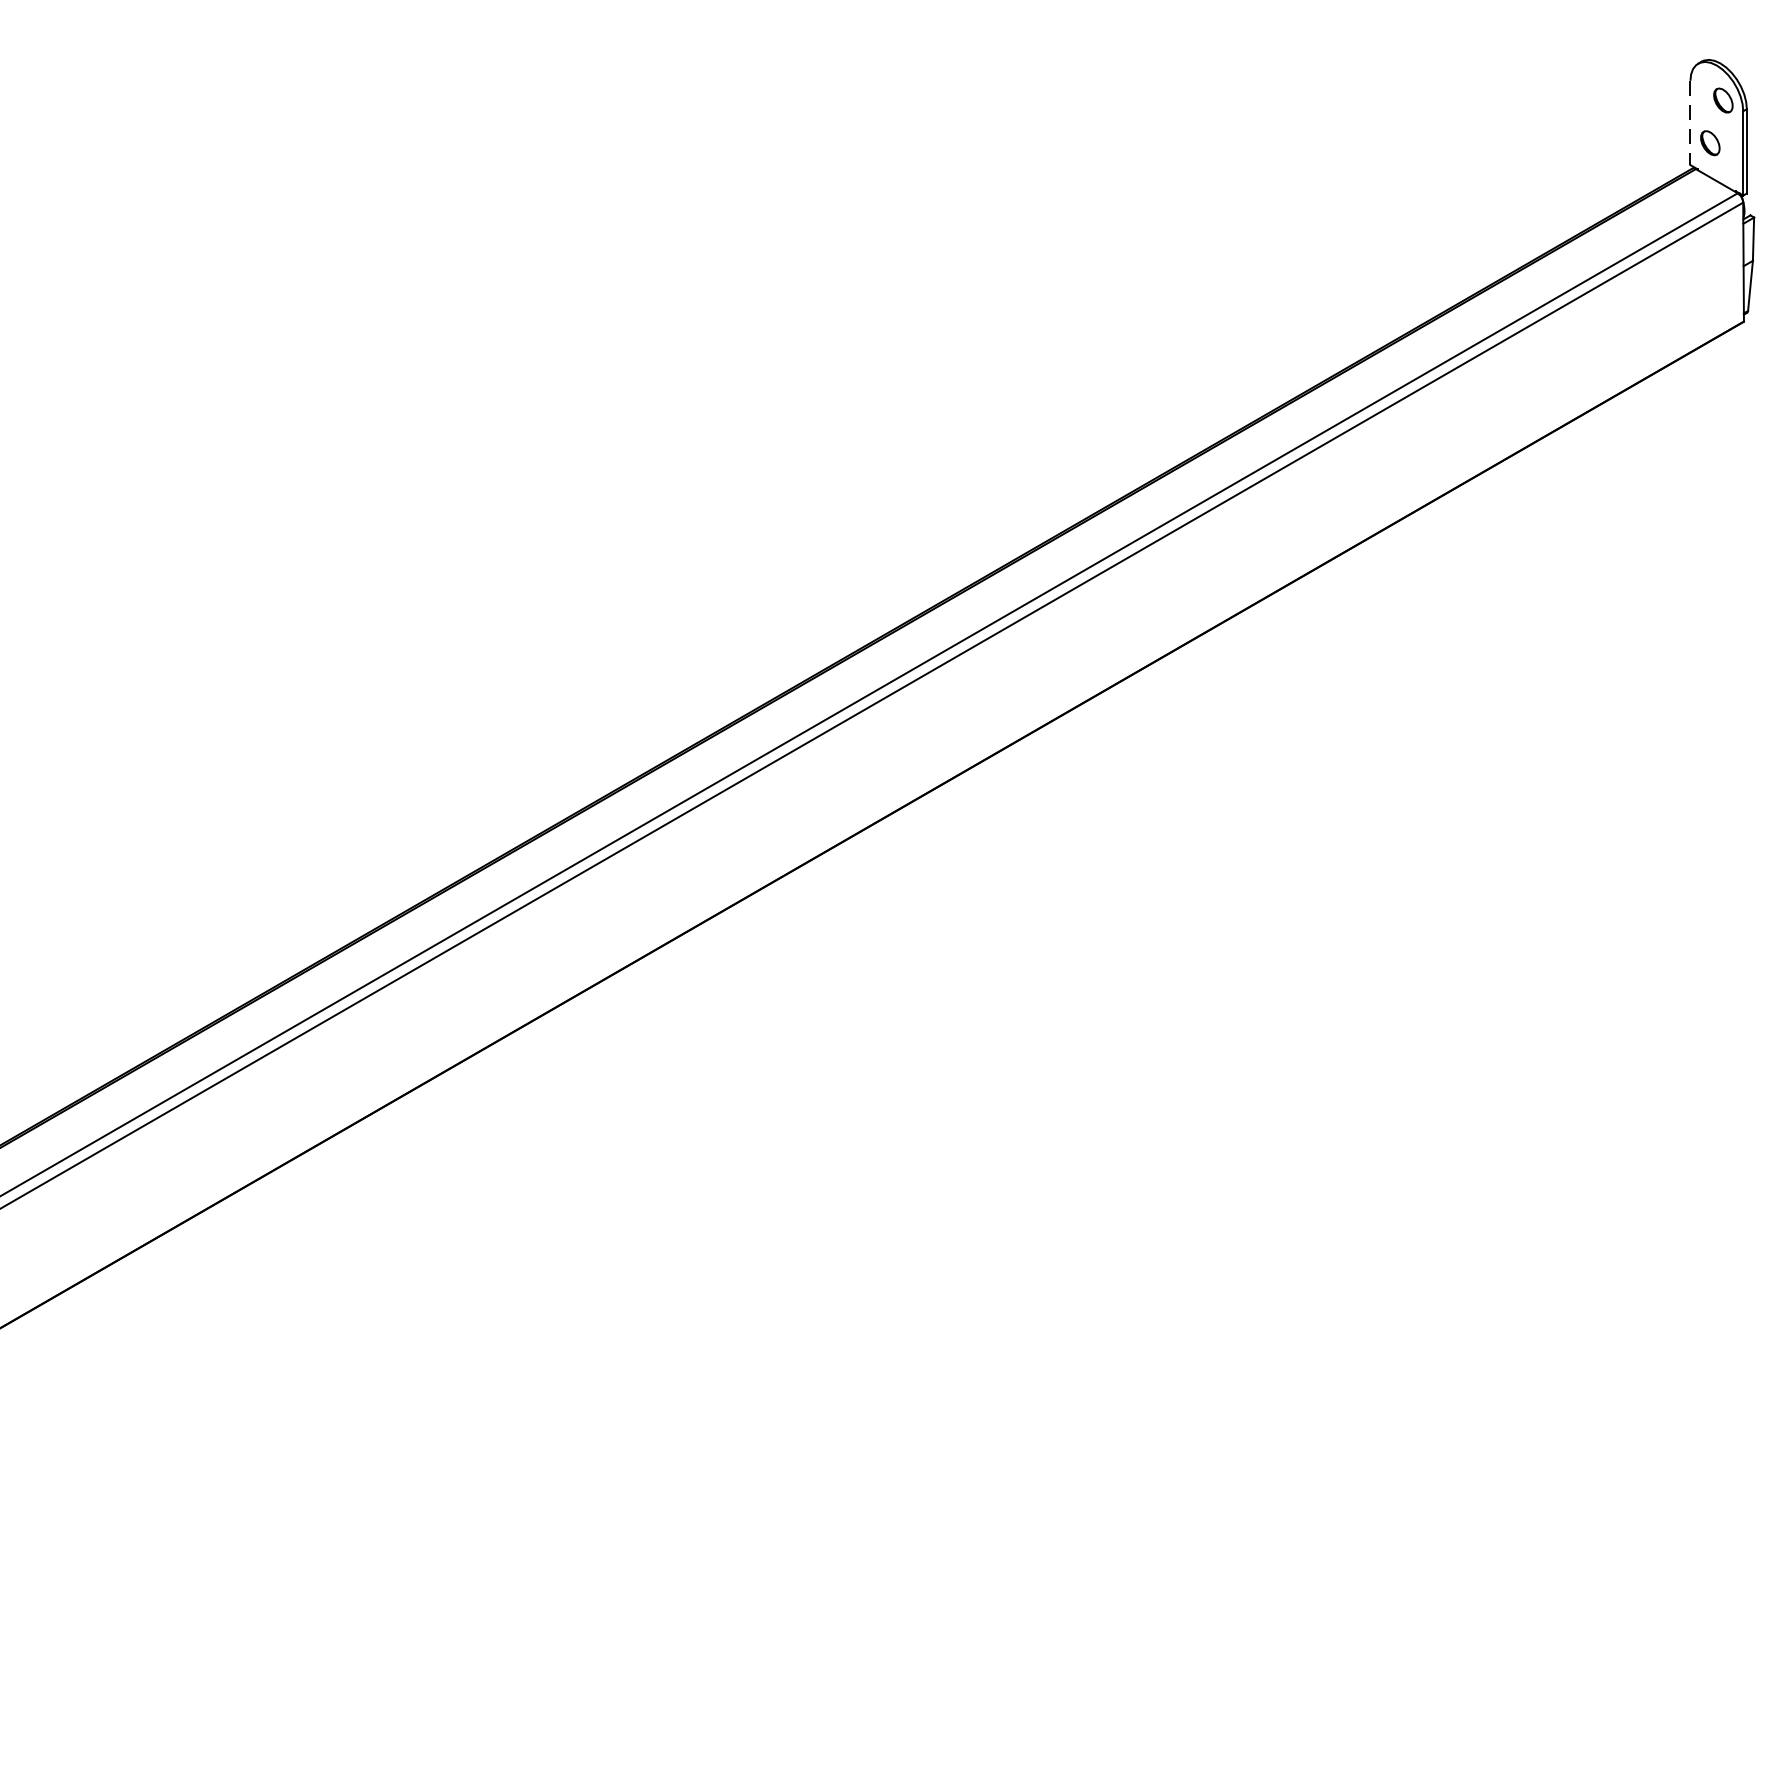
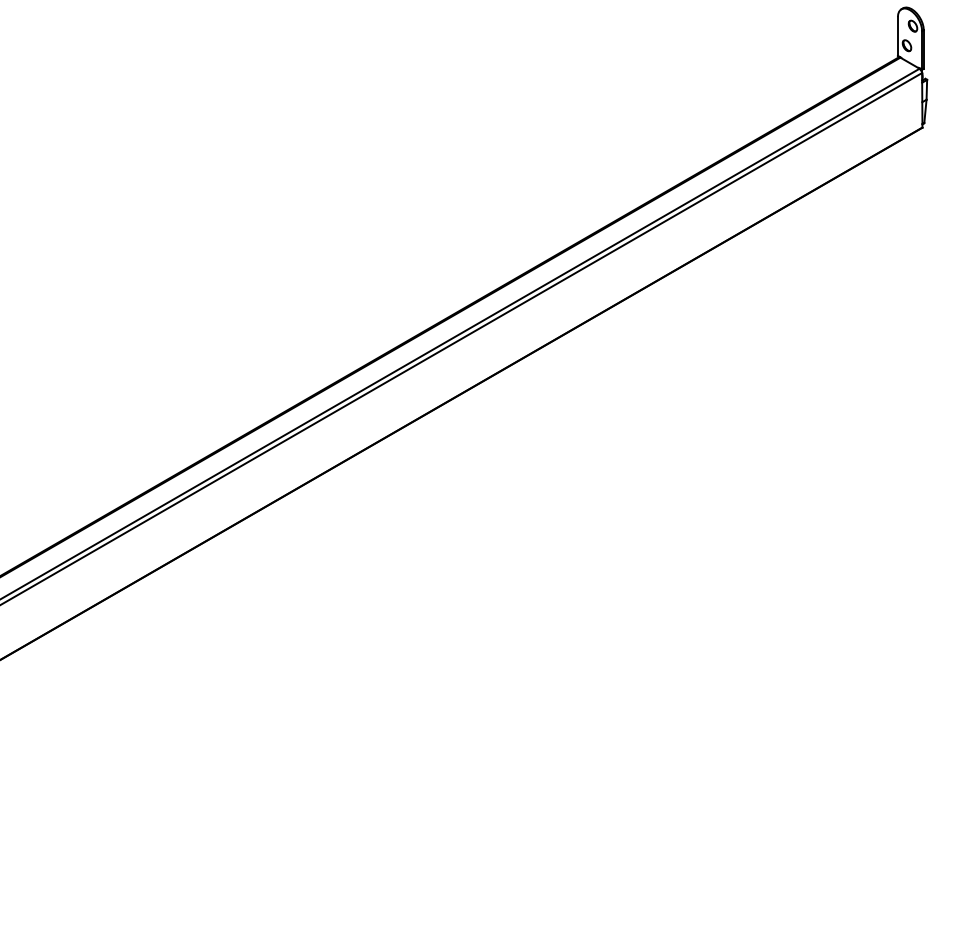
line: (1689, 123) -> (897, 36), dashed -> solid

